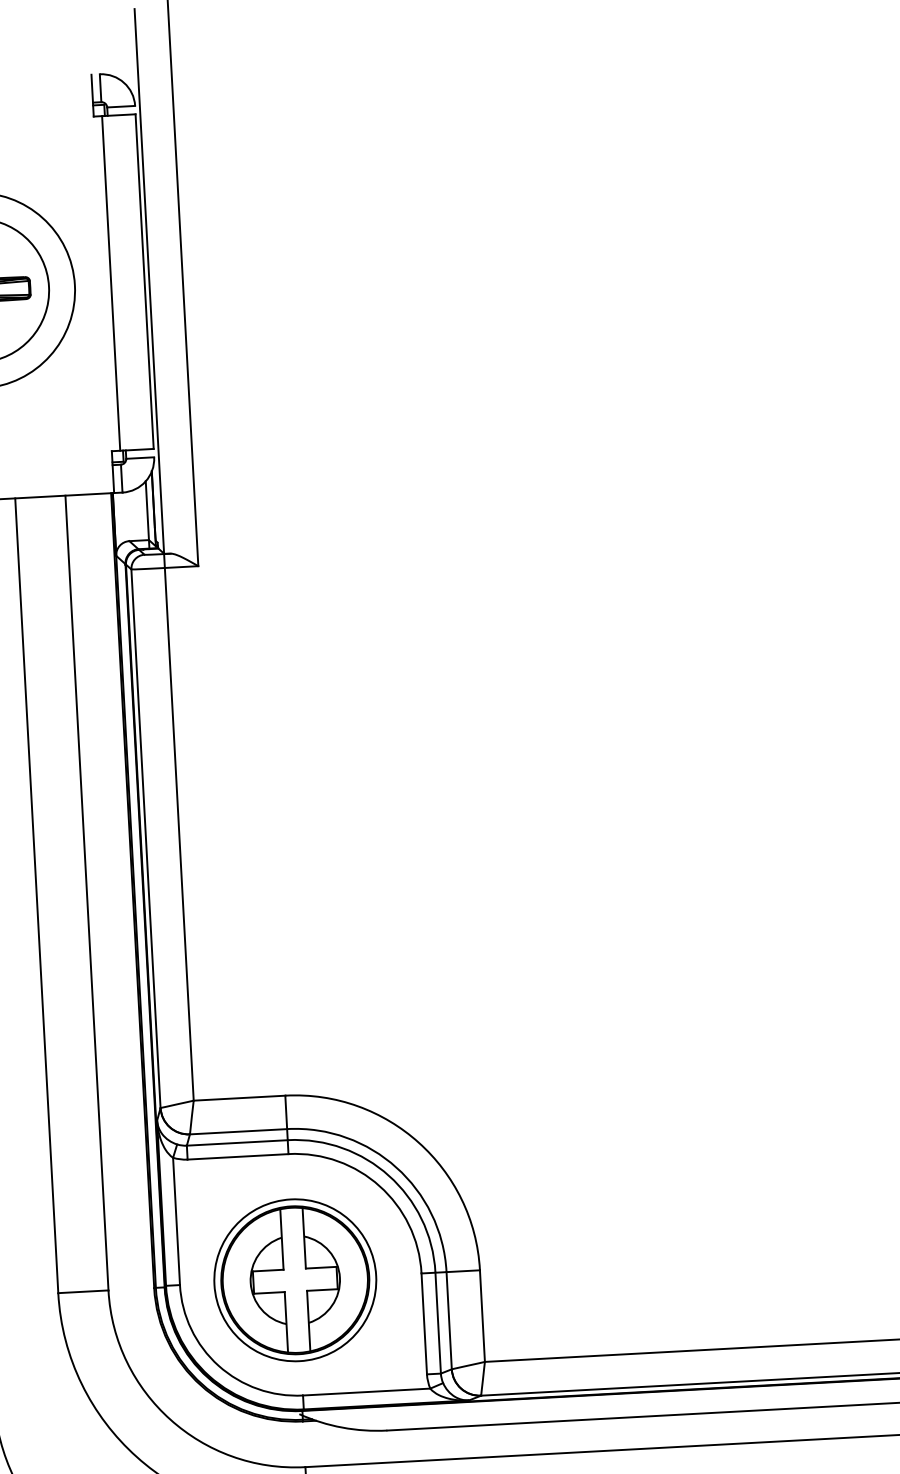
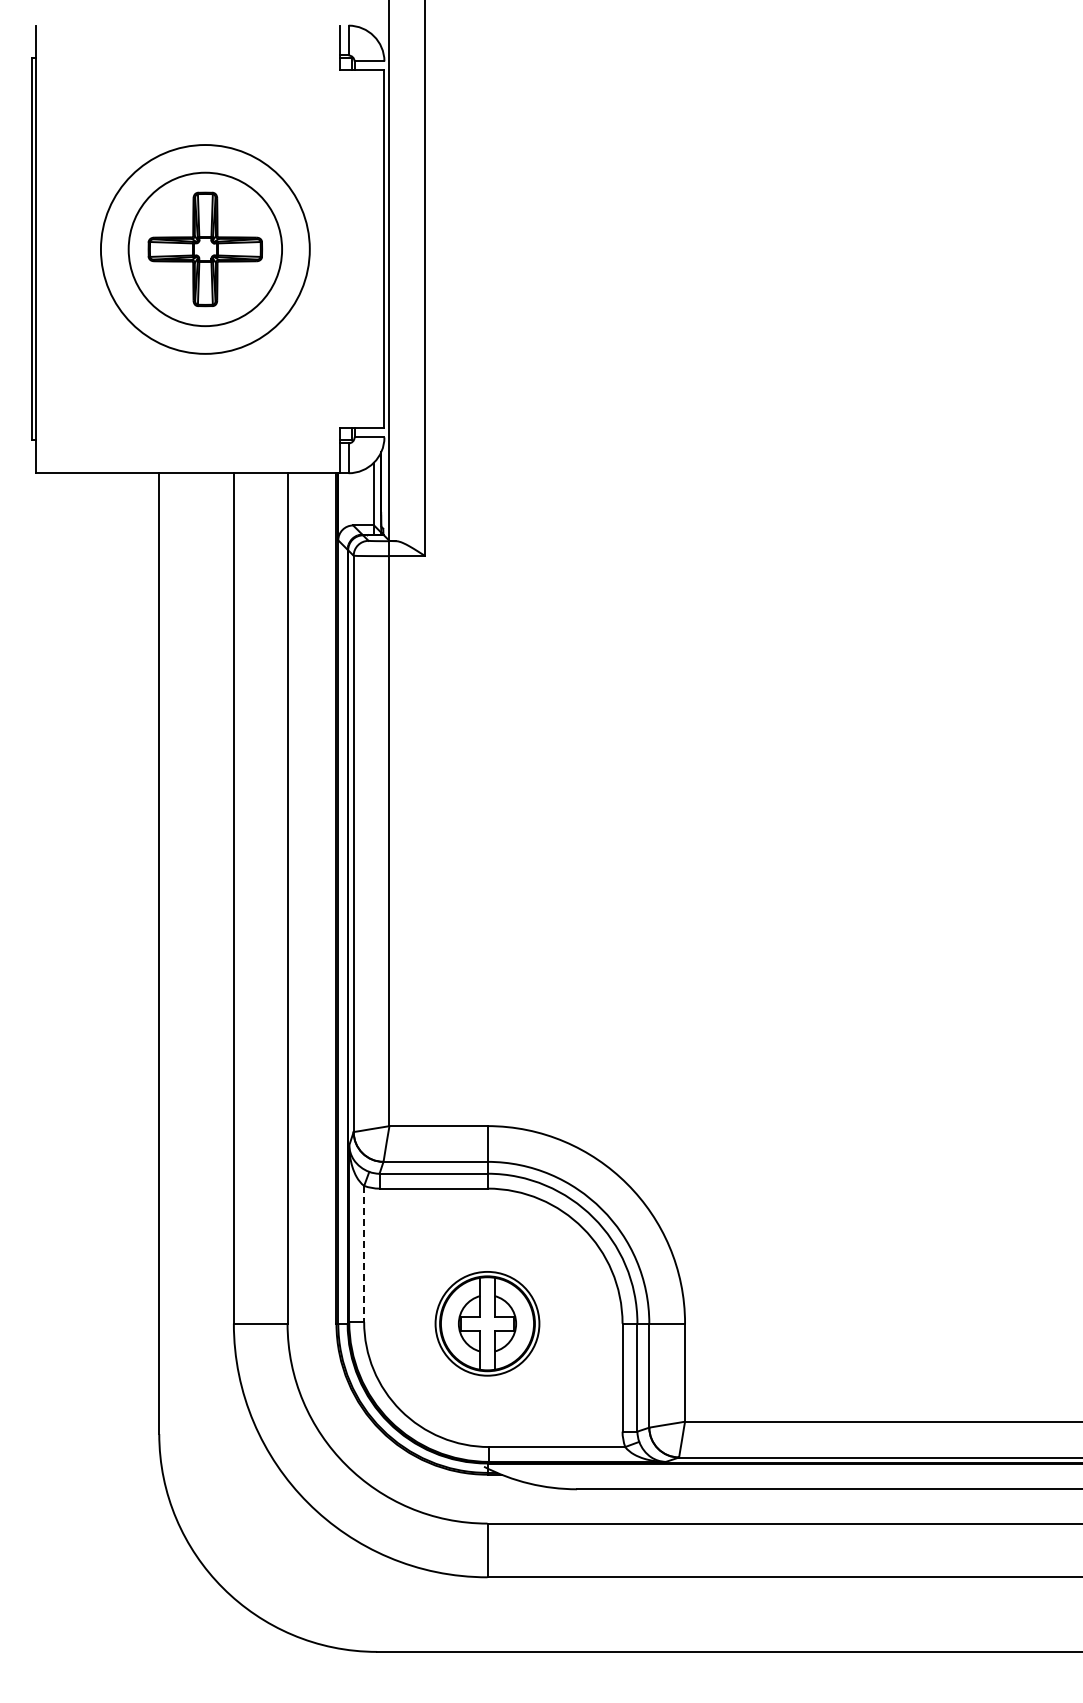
line: (111, 283) -> (348, 249), removed
line: (176, 1221) -> (364, 1254), solid -> dashed
part: (295, 1280) -> (487, 1323), size x0.6

